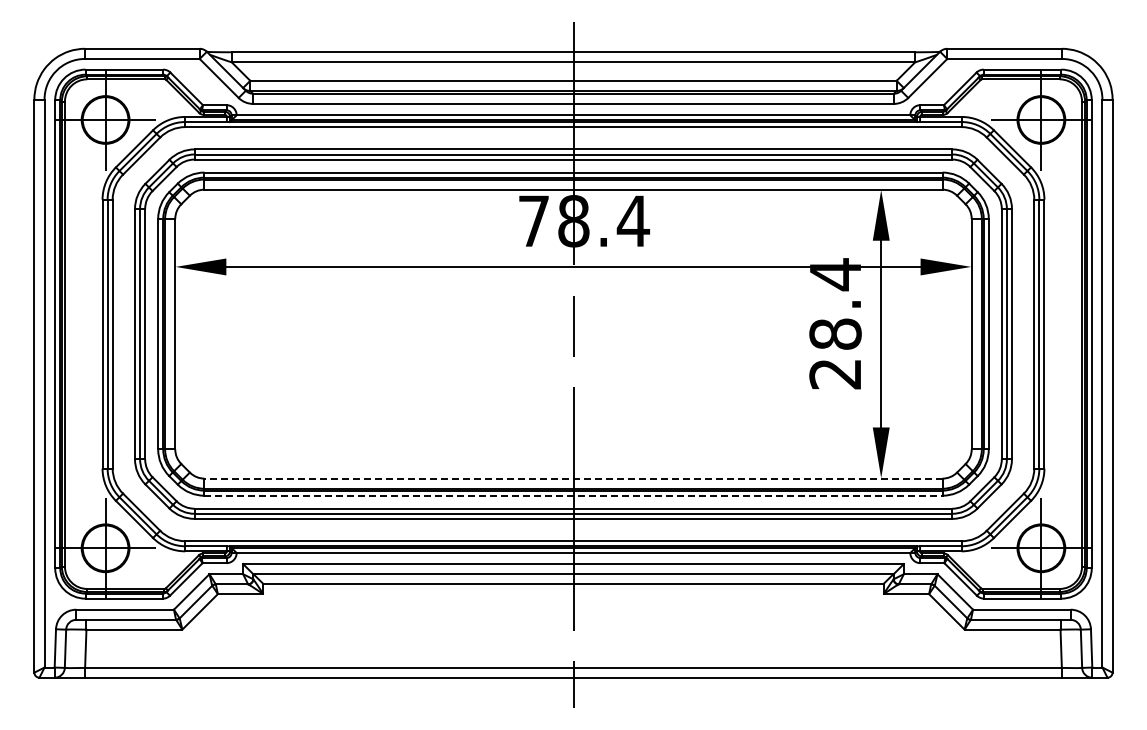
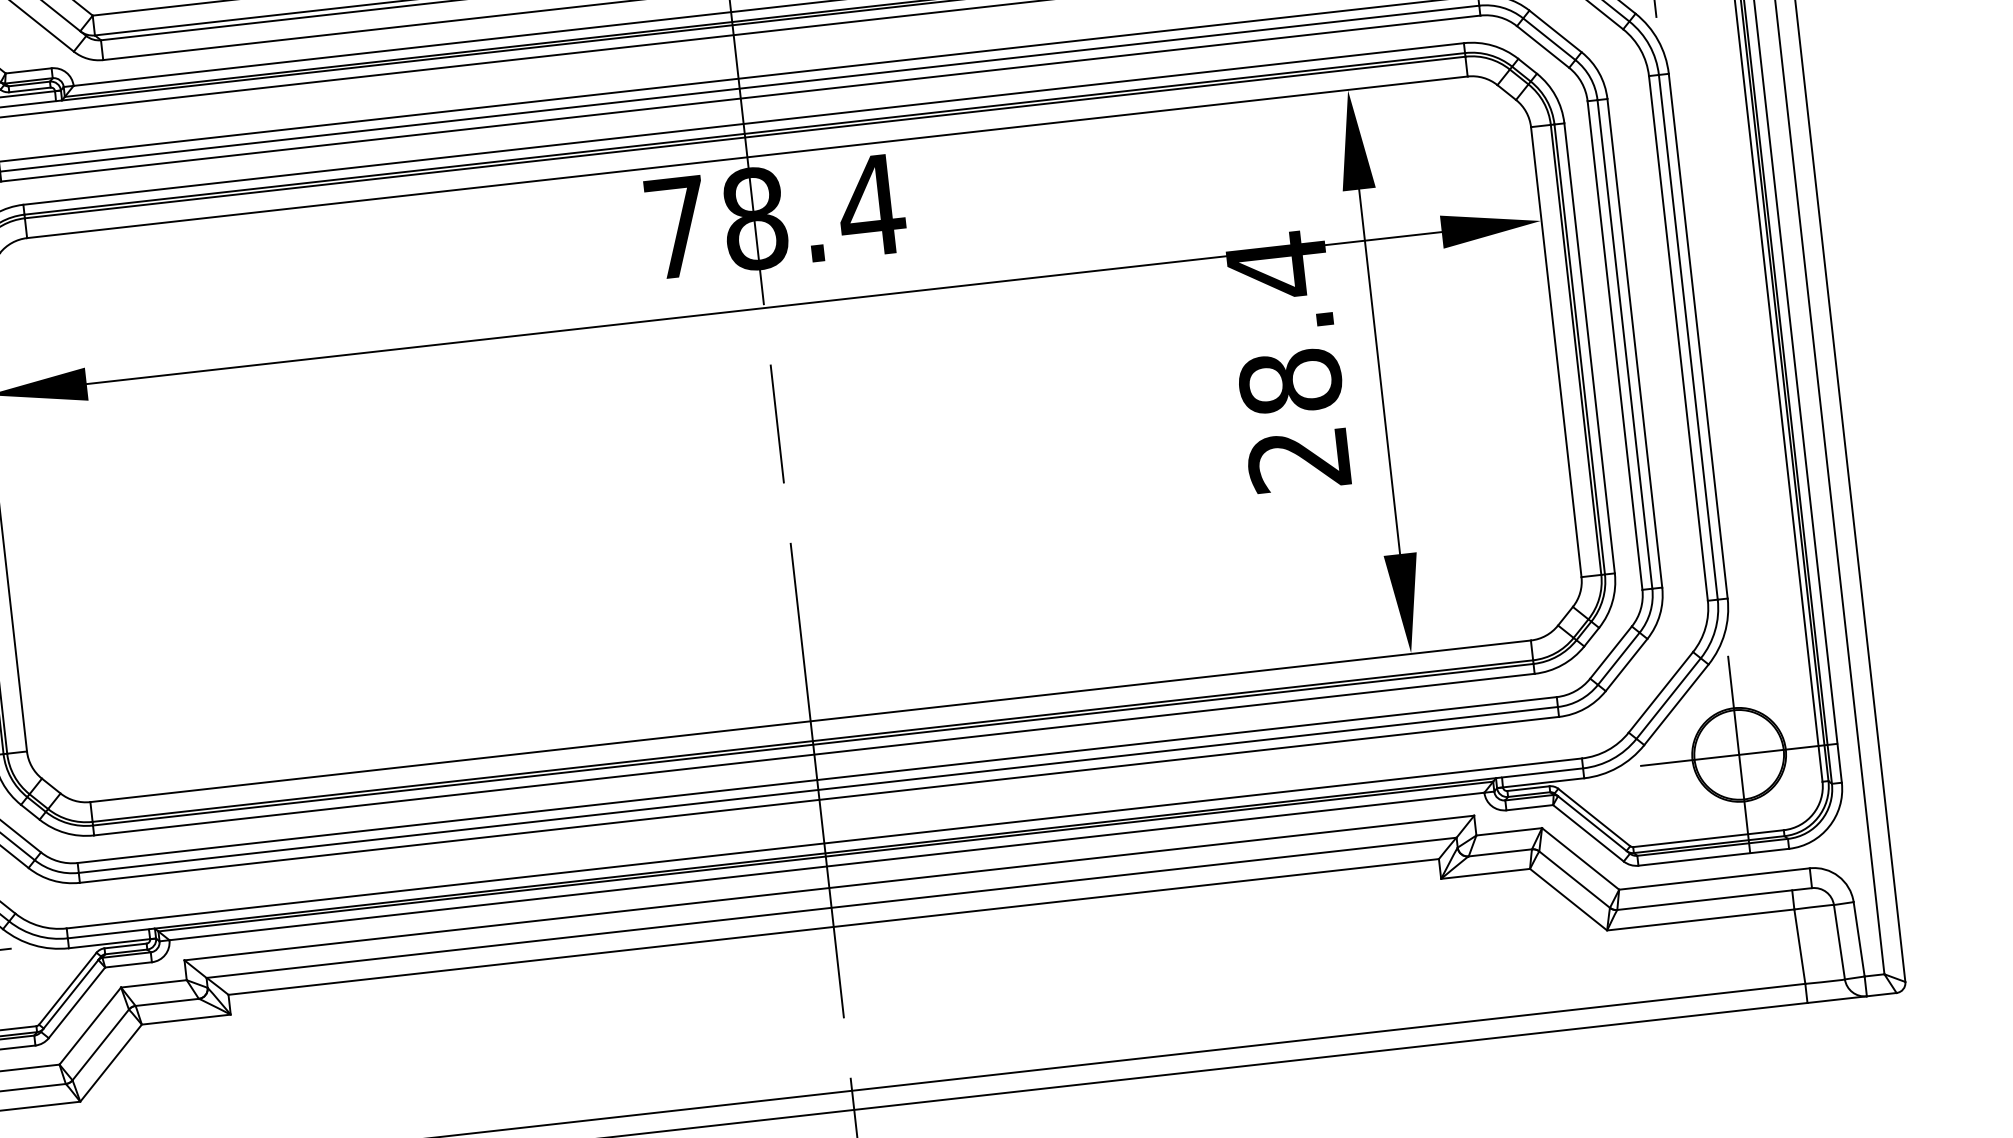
line: (573, 478) -> (810, 721), dashed -> solid
line: (573, 495) -> (814, 754), dashed -> solid

